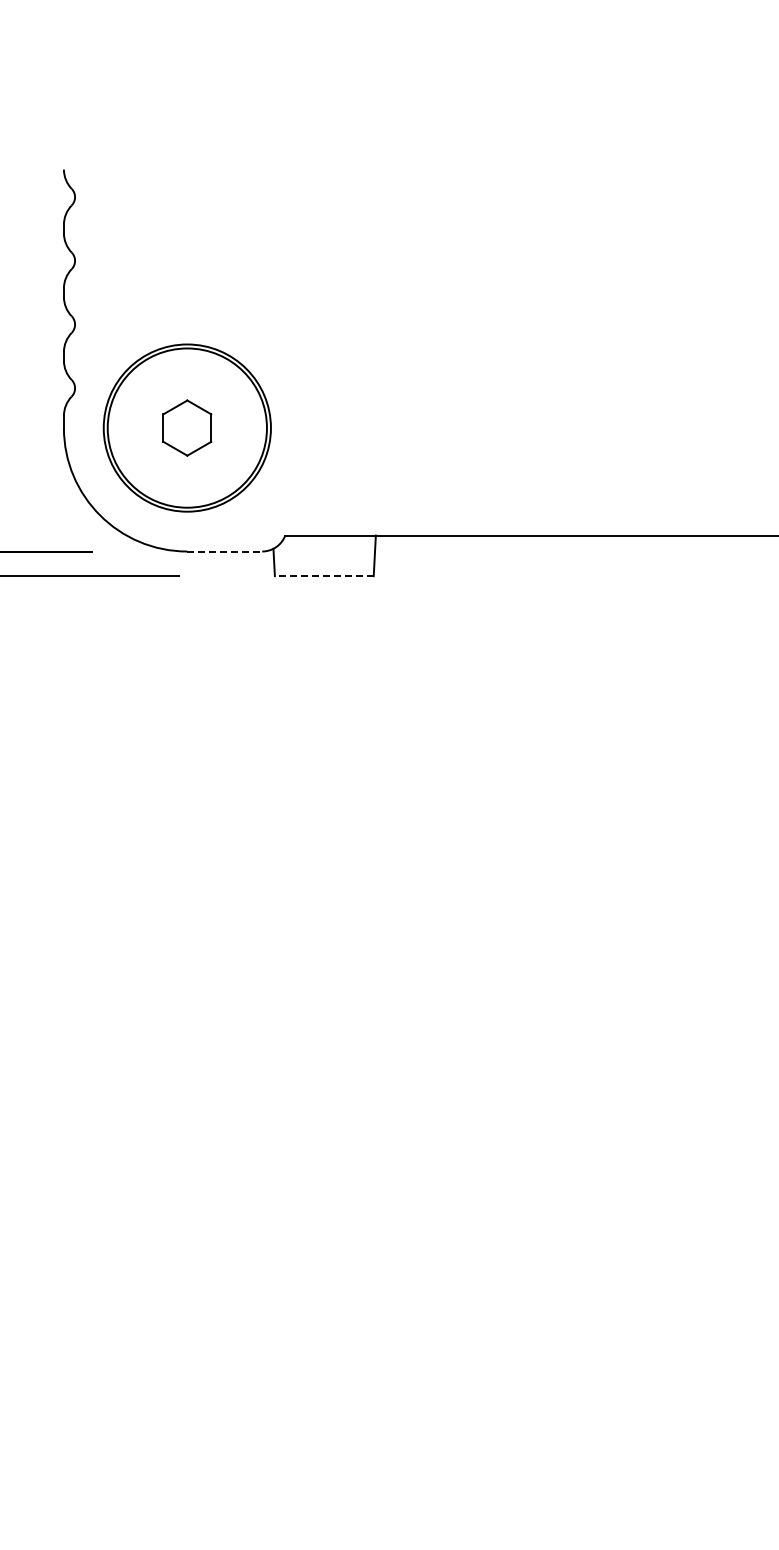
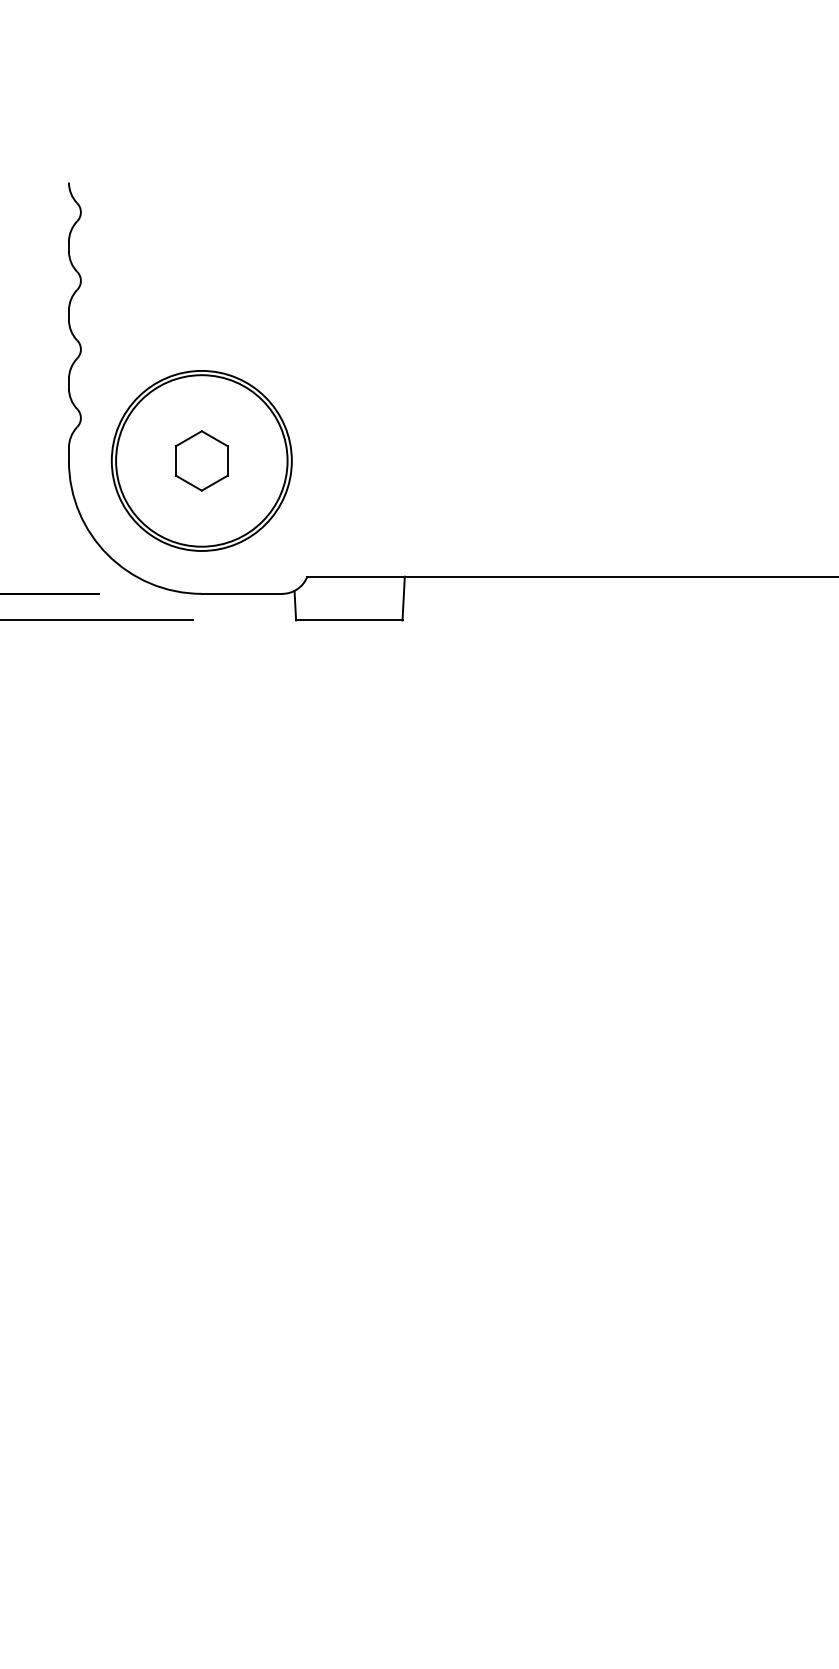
line: (225, 551) -> (242, 593), dashed -> solid
line: (323, 576) -> (348, 620), dashed -> solid

